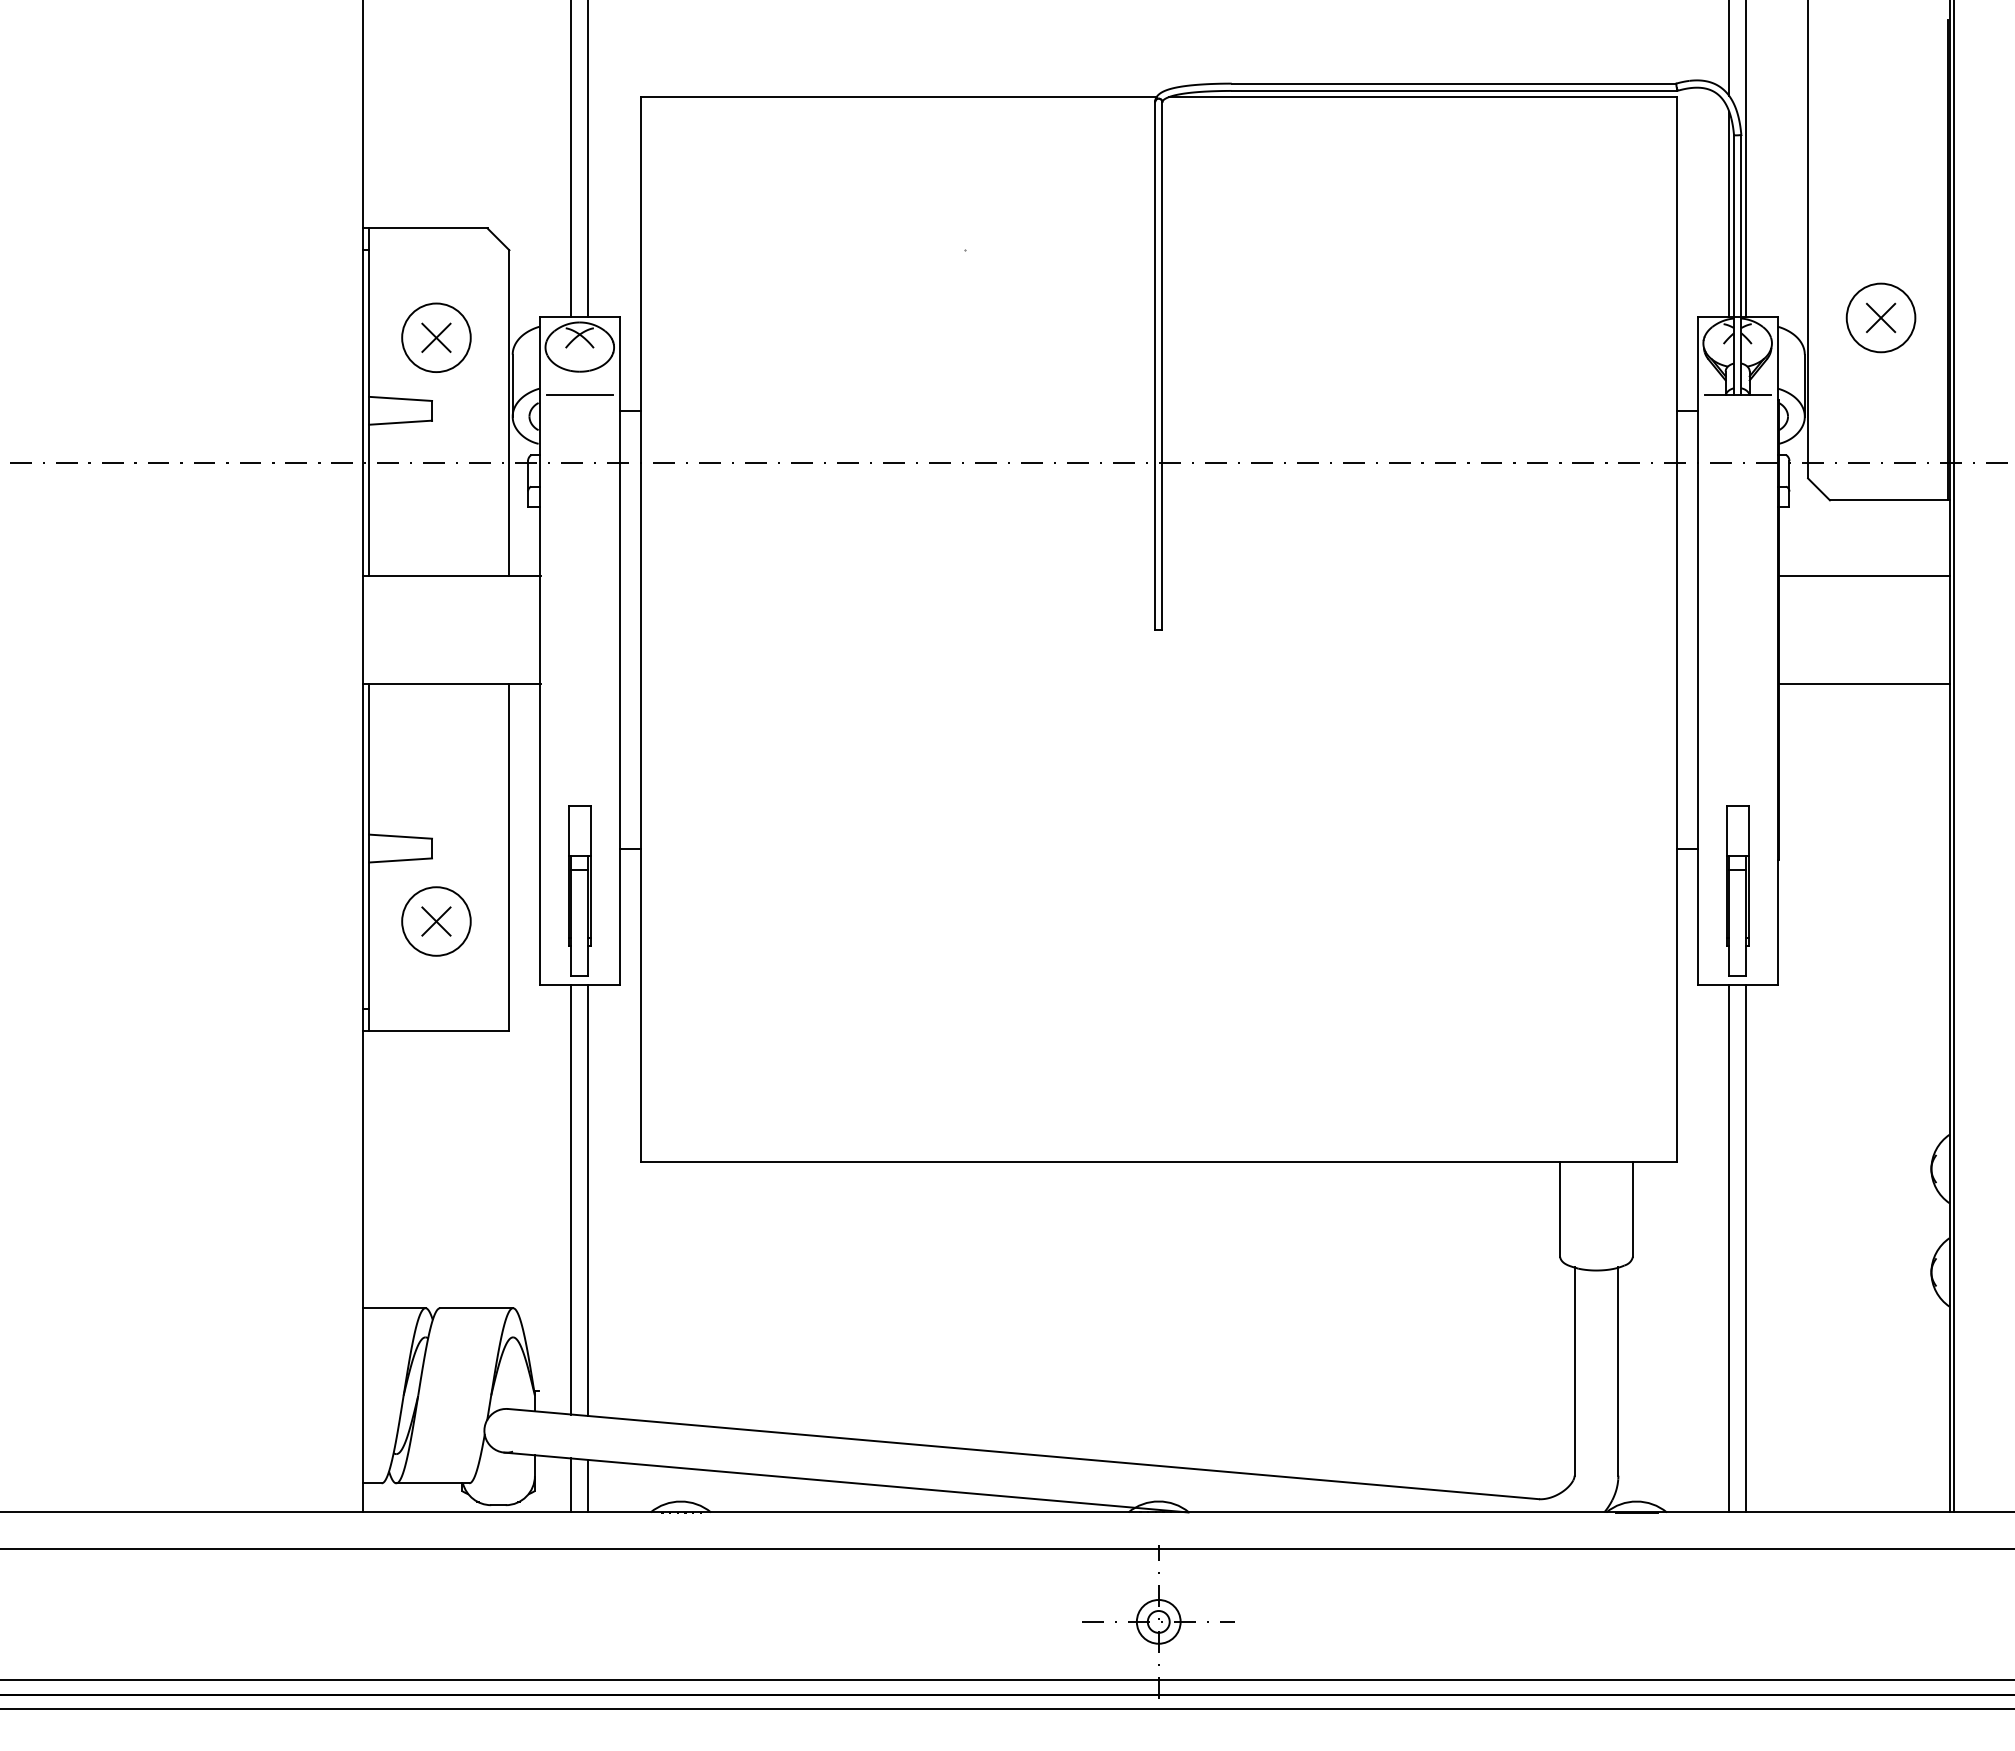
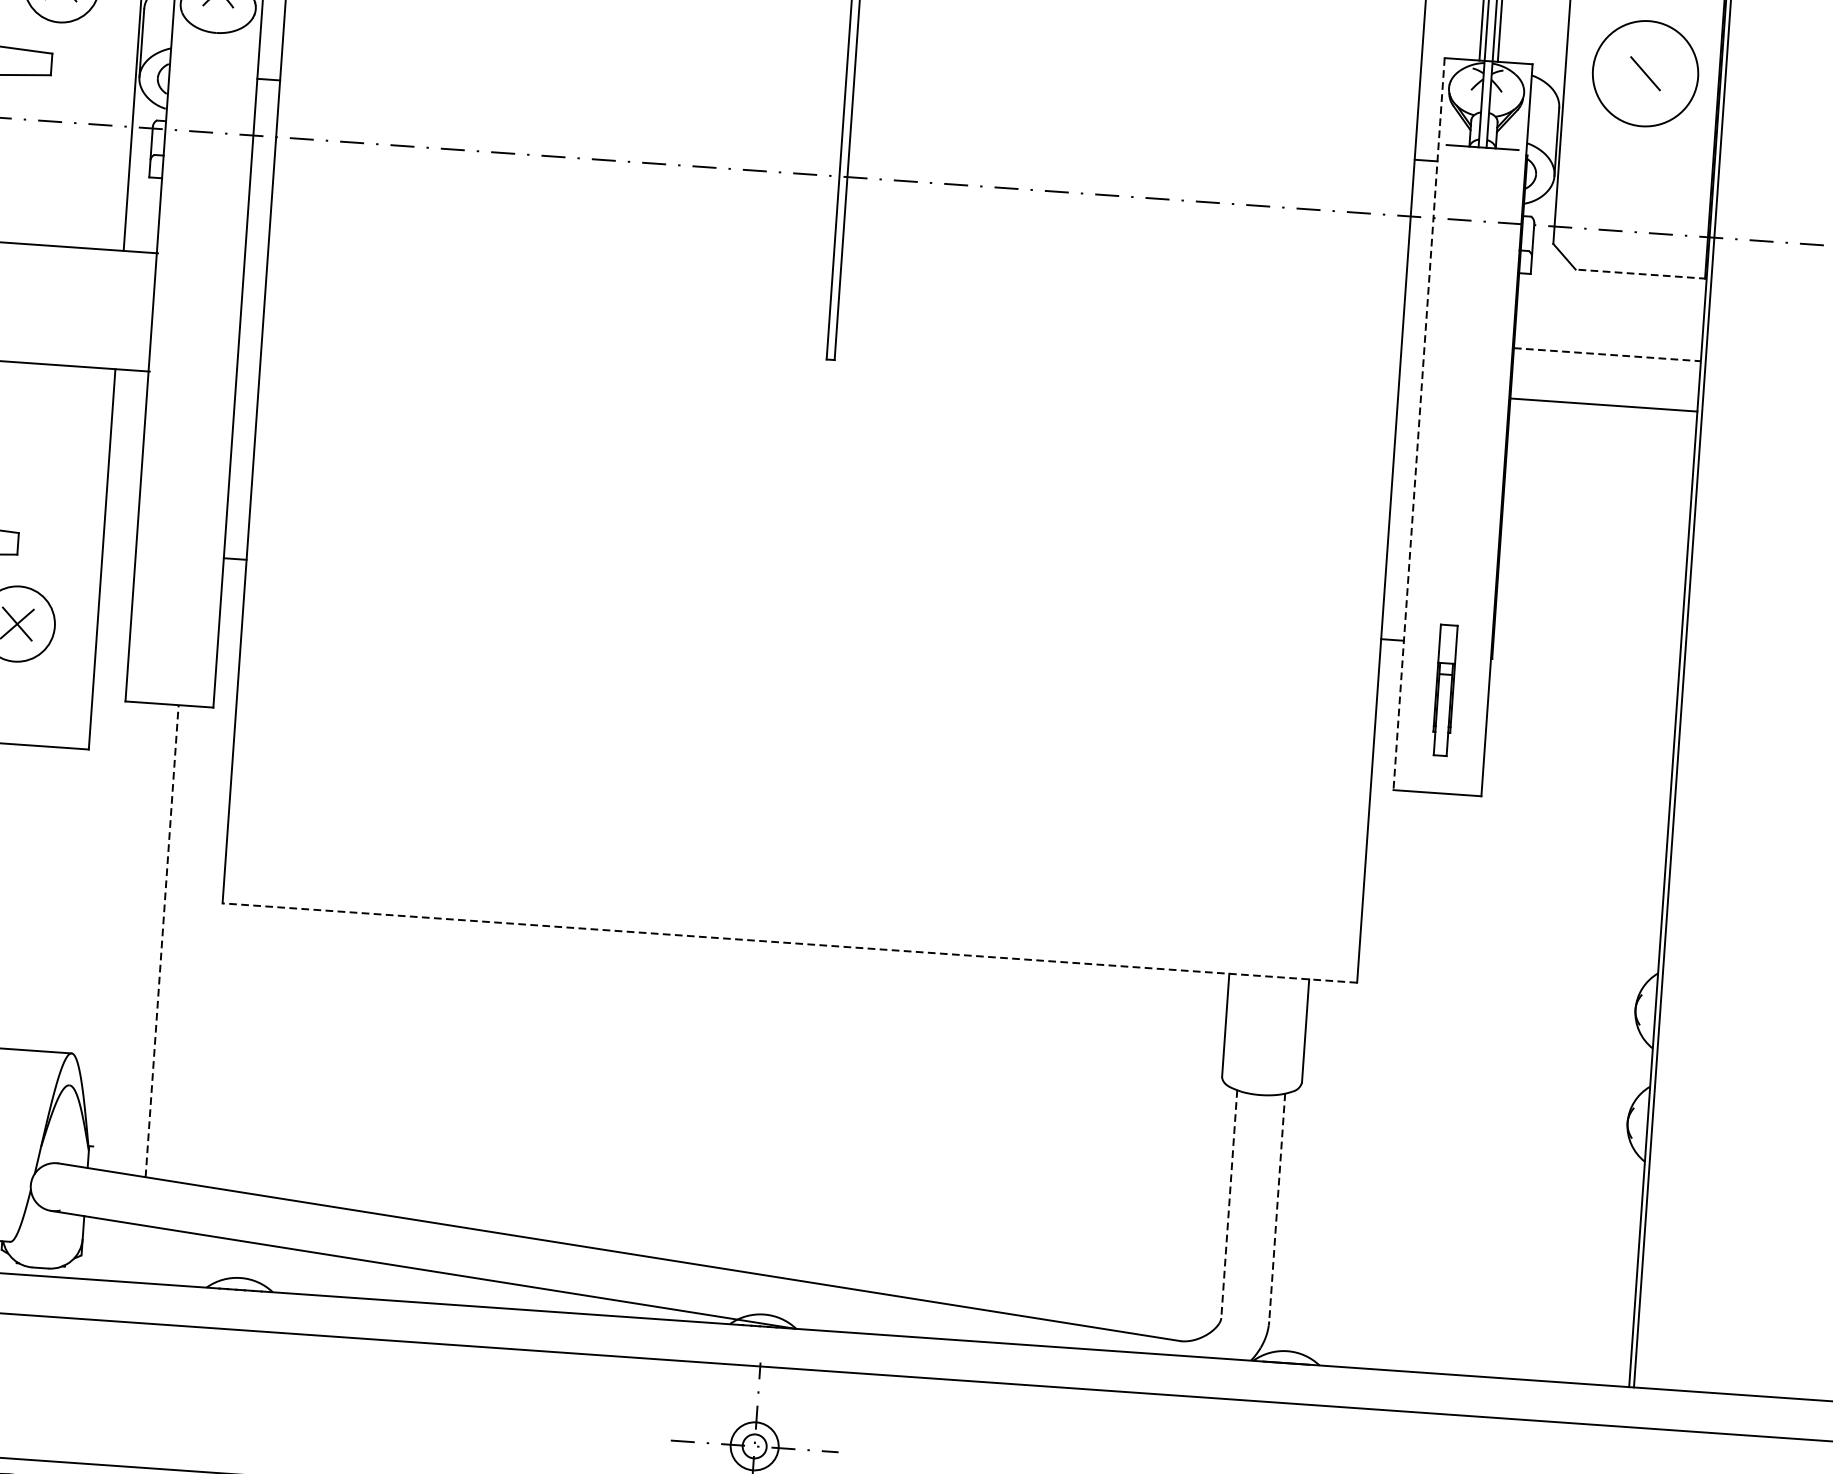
circle: (1880, 317) -> (1644, 73), size x1.4
line: (1880, 317) -> (1644, 73), removed
line: (579, 395) -> (214, 58), removed
line: (1889, 500) -> (1640, 274), solid -> dashed
line: (1864, 575) -> (1607, 354), solid -> dashed
line: (1697, 651) -> (1418, 424), solid -> dashed
line: (1863, 683) -> (1603, 404), moved
part: (579, 890) -> (176, 601), removed
part: (1737, 890) -> (1444, 689), size x0.7
line: (1158, 1162) -> (789, 943), solid -> dashed
line: (571, 1199) -> (143, 938), removed
line: (588, 1200) -> (162, 941), solid -> dashed
line: (1729, 1248) -> (1408, 1081), removed
line: (1746, 1248) -> (1426, 1082), removed
line: (1574, 1372) -> (1229, 1205), solid -> dashed
line: (1618, 1372) -> (1277, 1208), solid -> dashed
line: (571, 1485) -> (122, 1252), removed
line: (588, 1485) -> (140, 1253), removed

